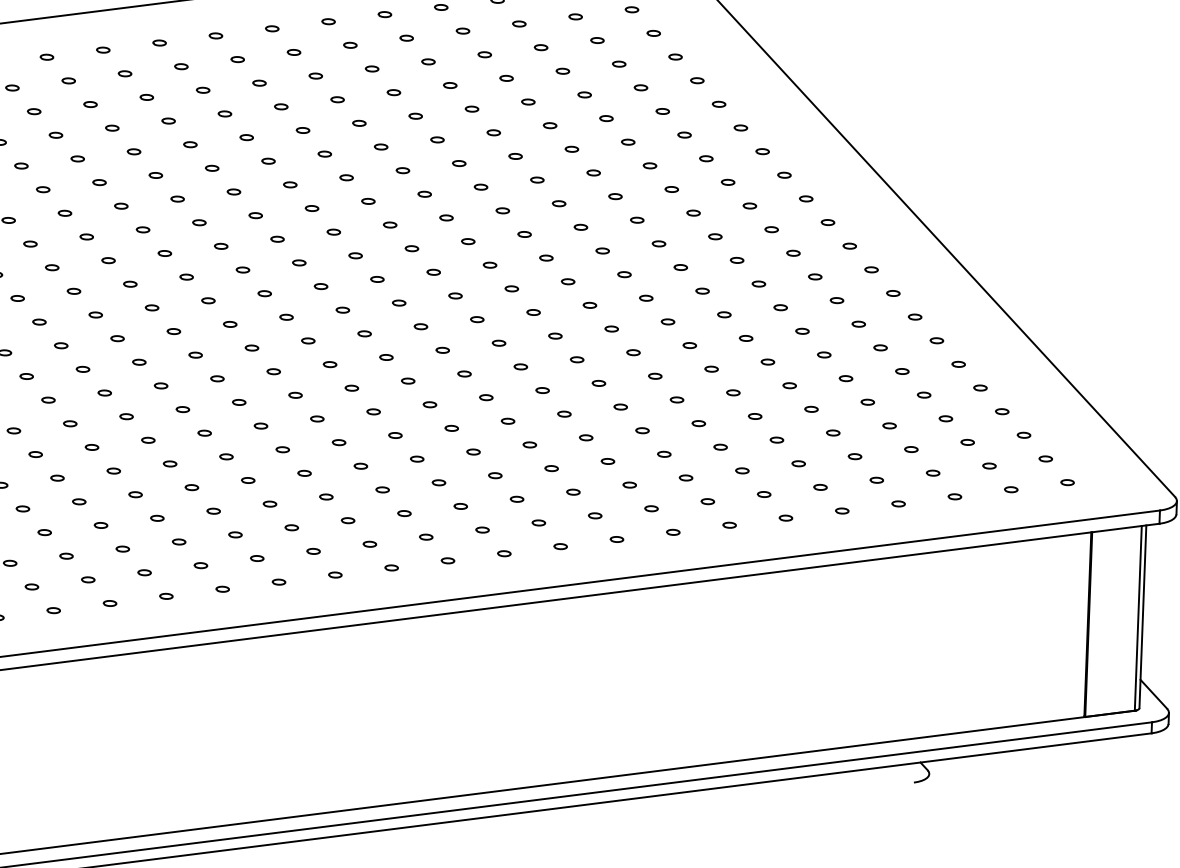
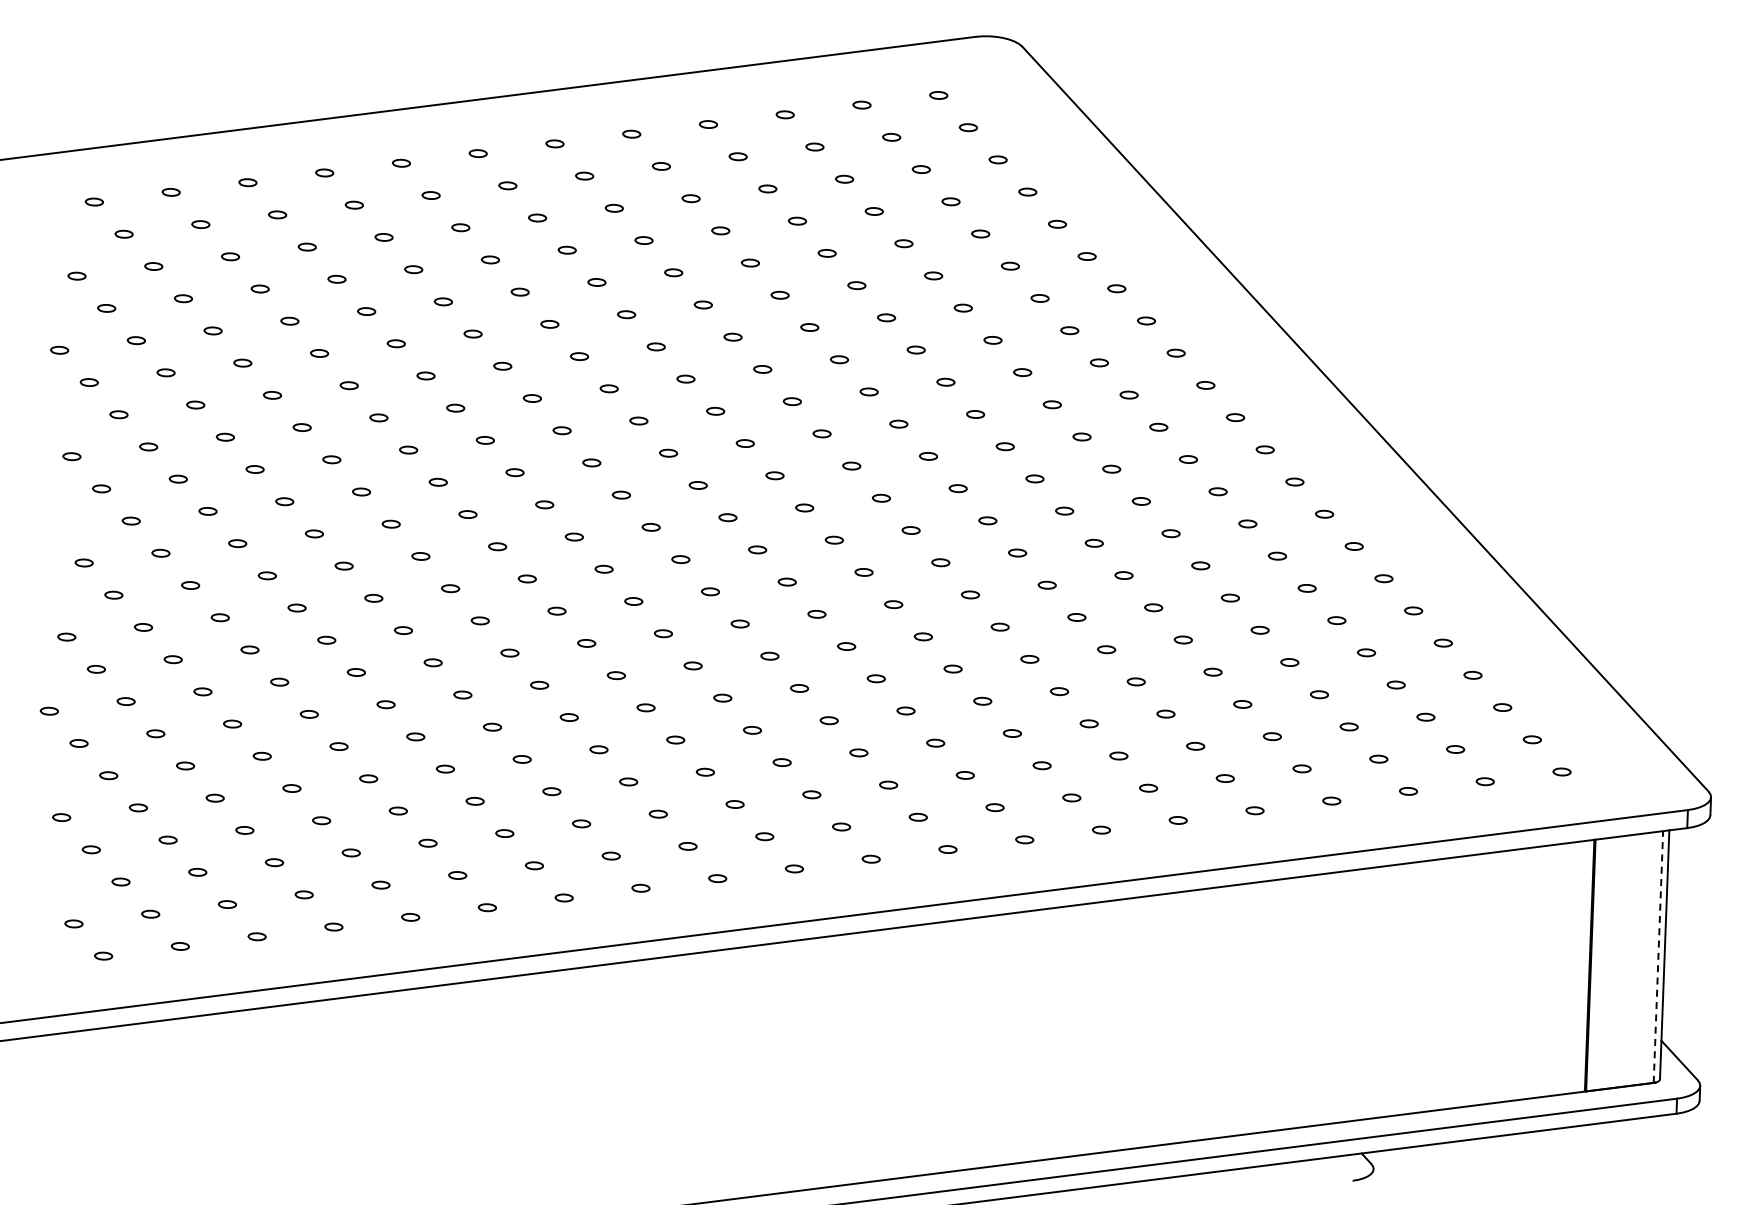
line: (1138, 618) -> (1658, 957), solid -> dashed

